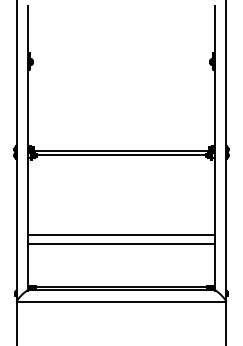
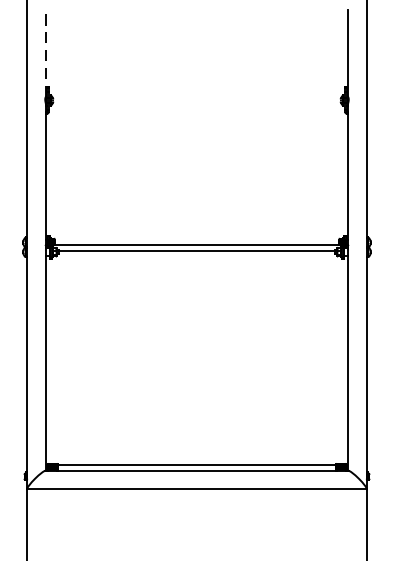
line: (28, 33) -> (46, 54), solid -> dashed
line: (121, 235) -> (197, 381), removed
line: (121, 243) -> (197, 394), removed

